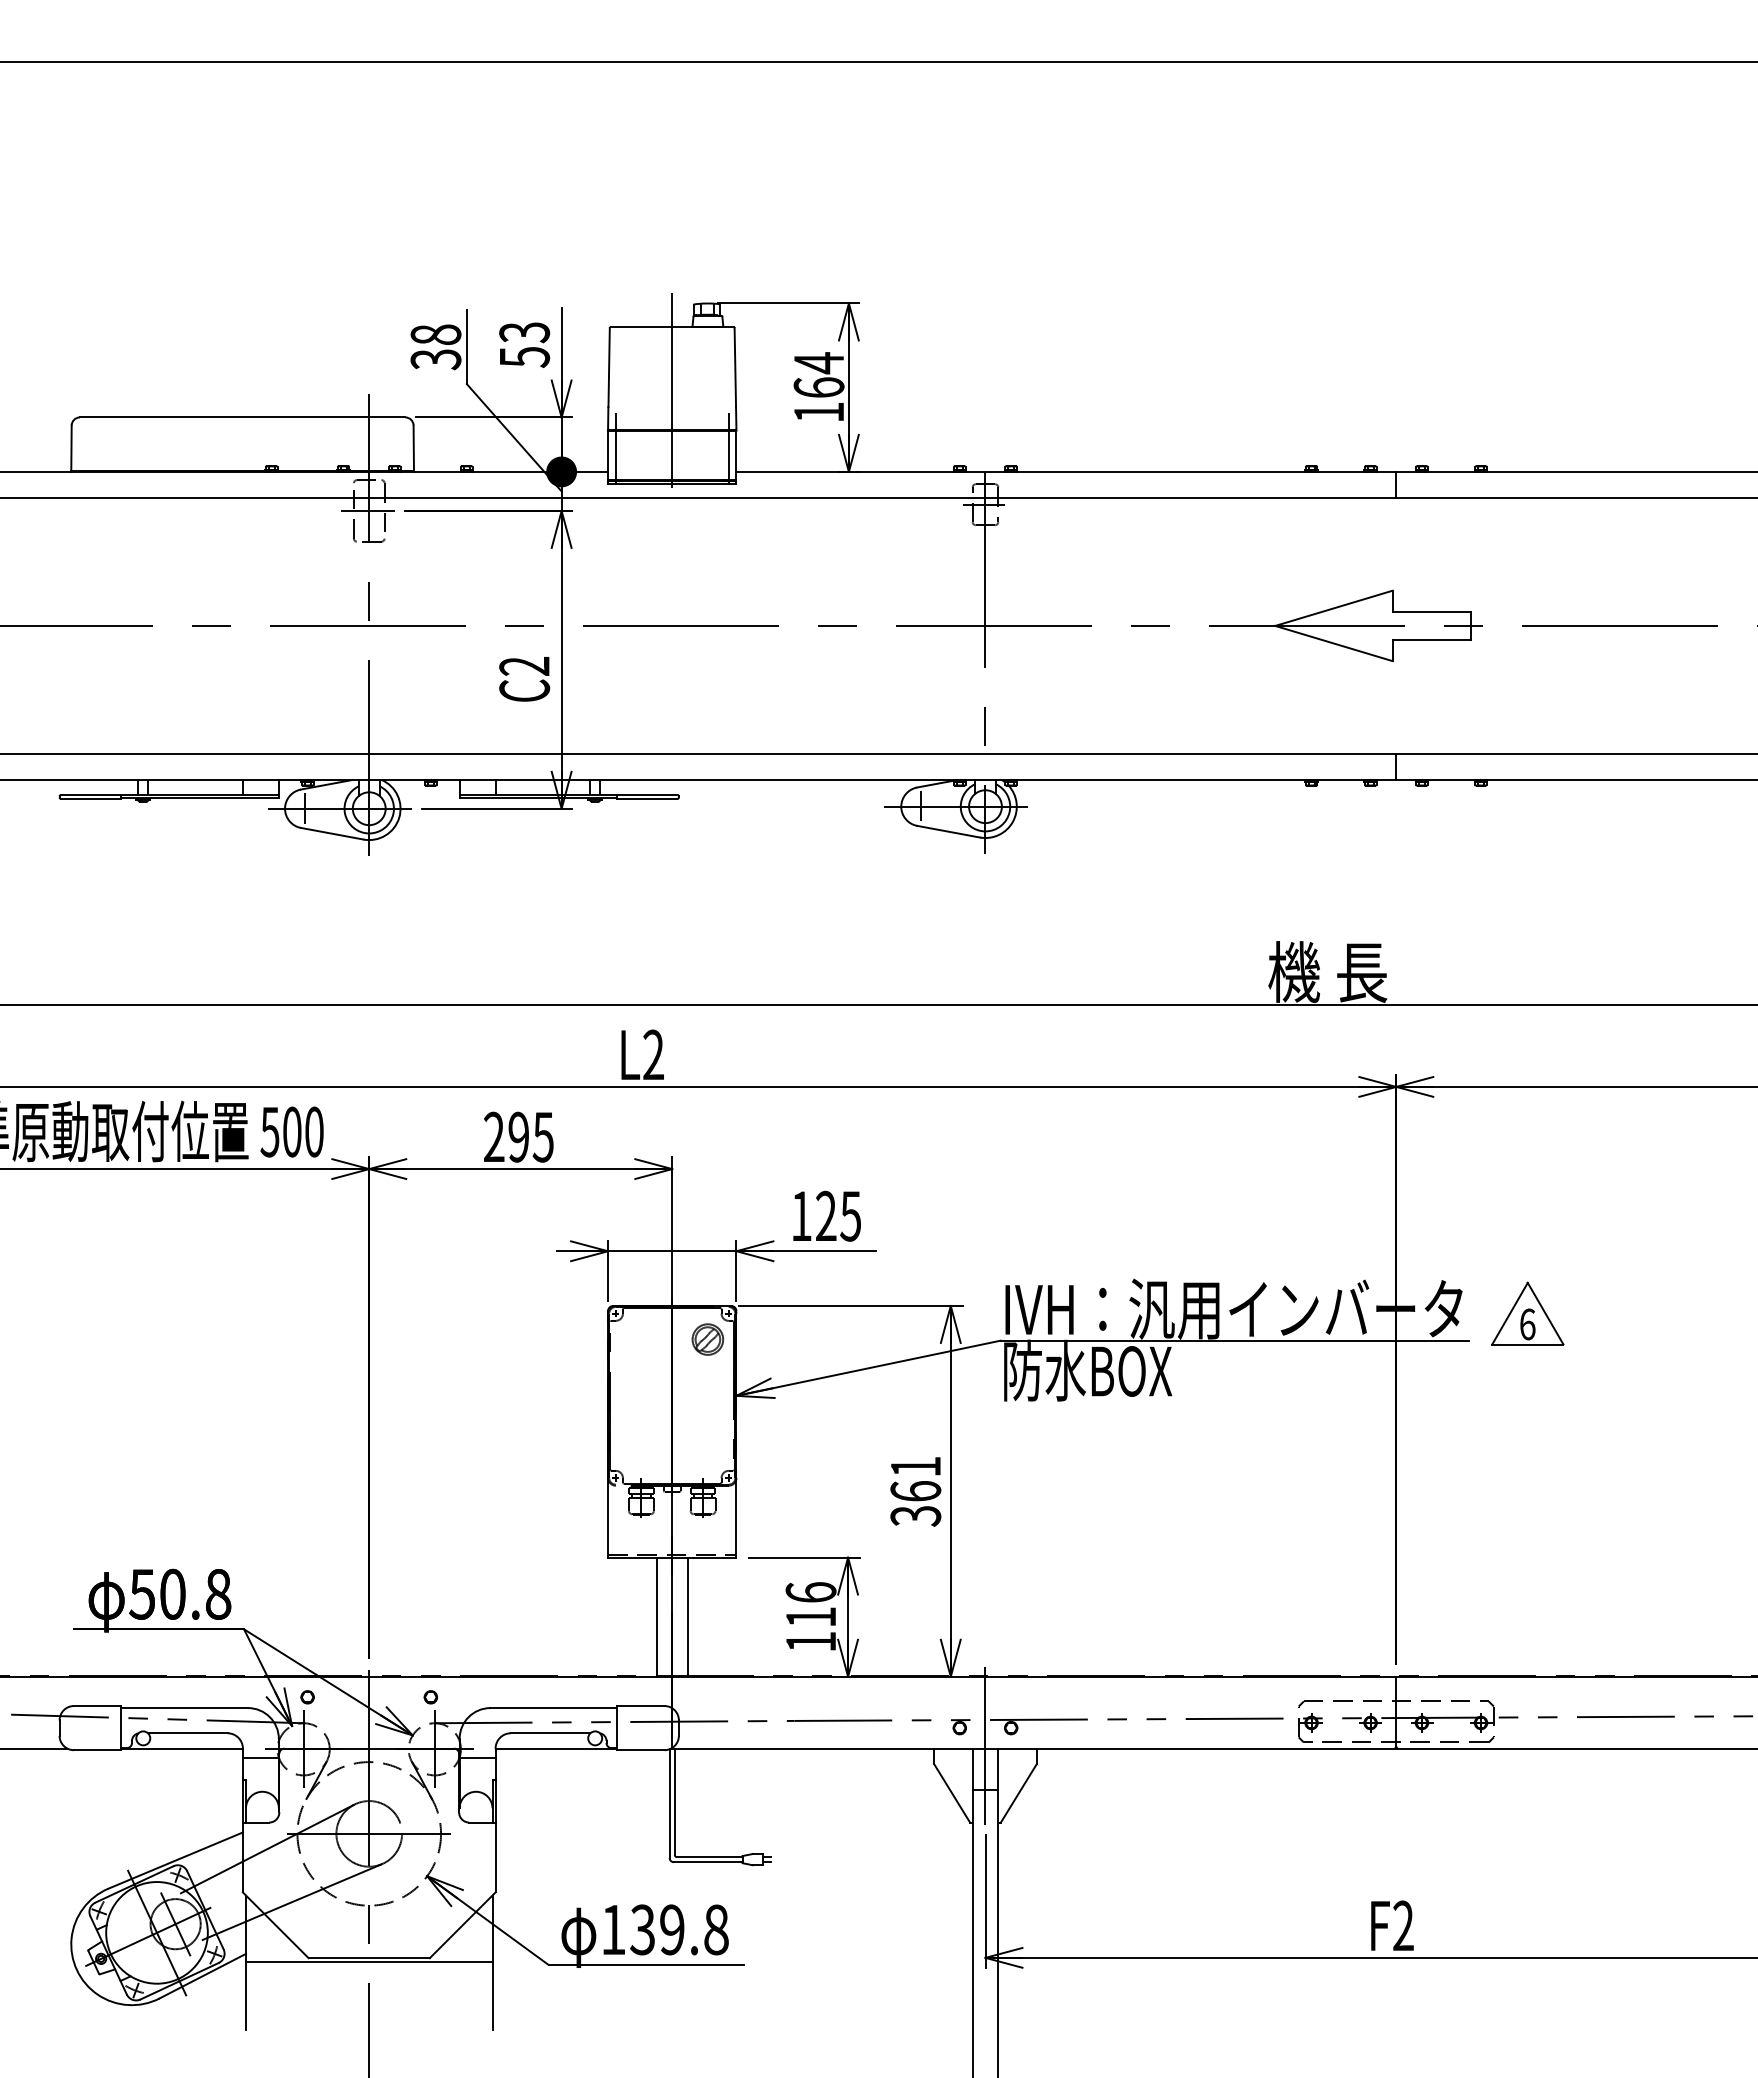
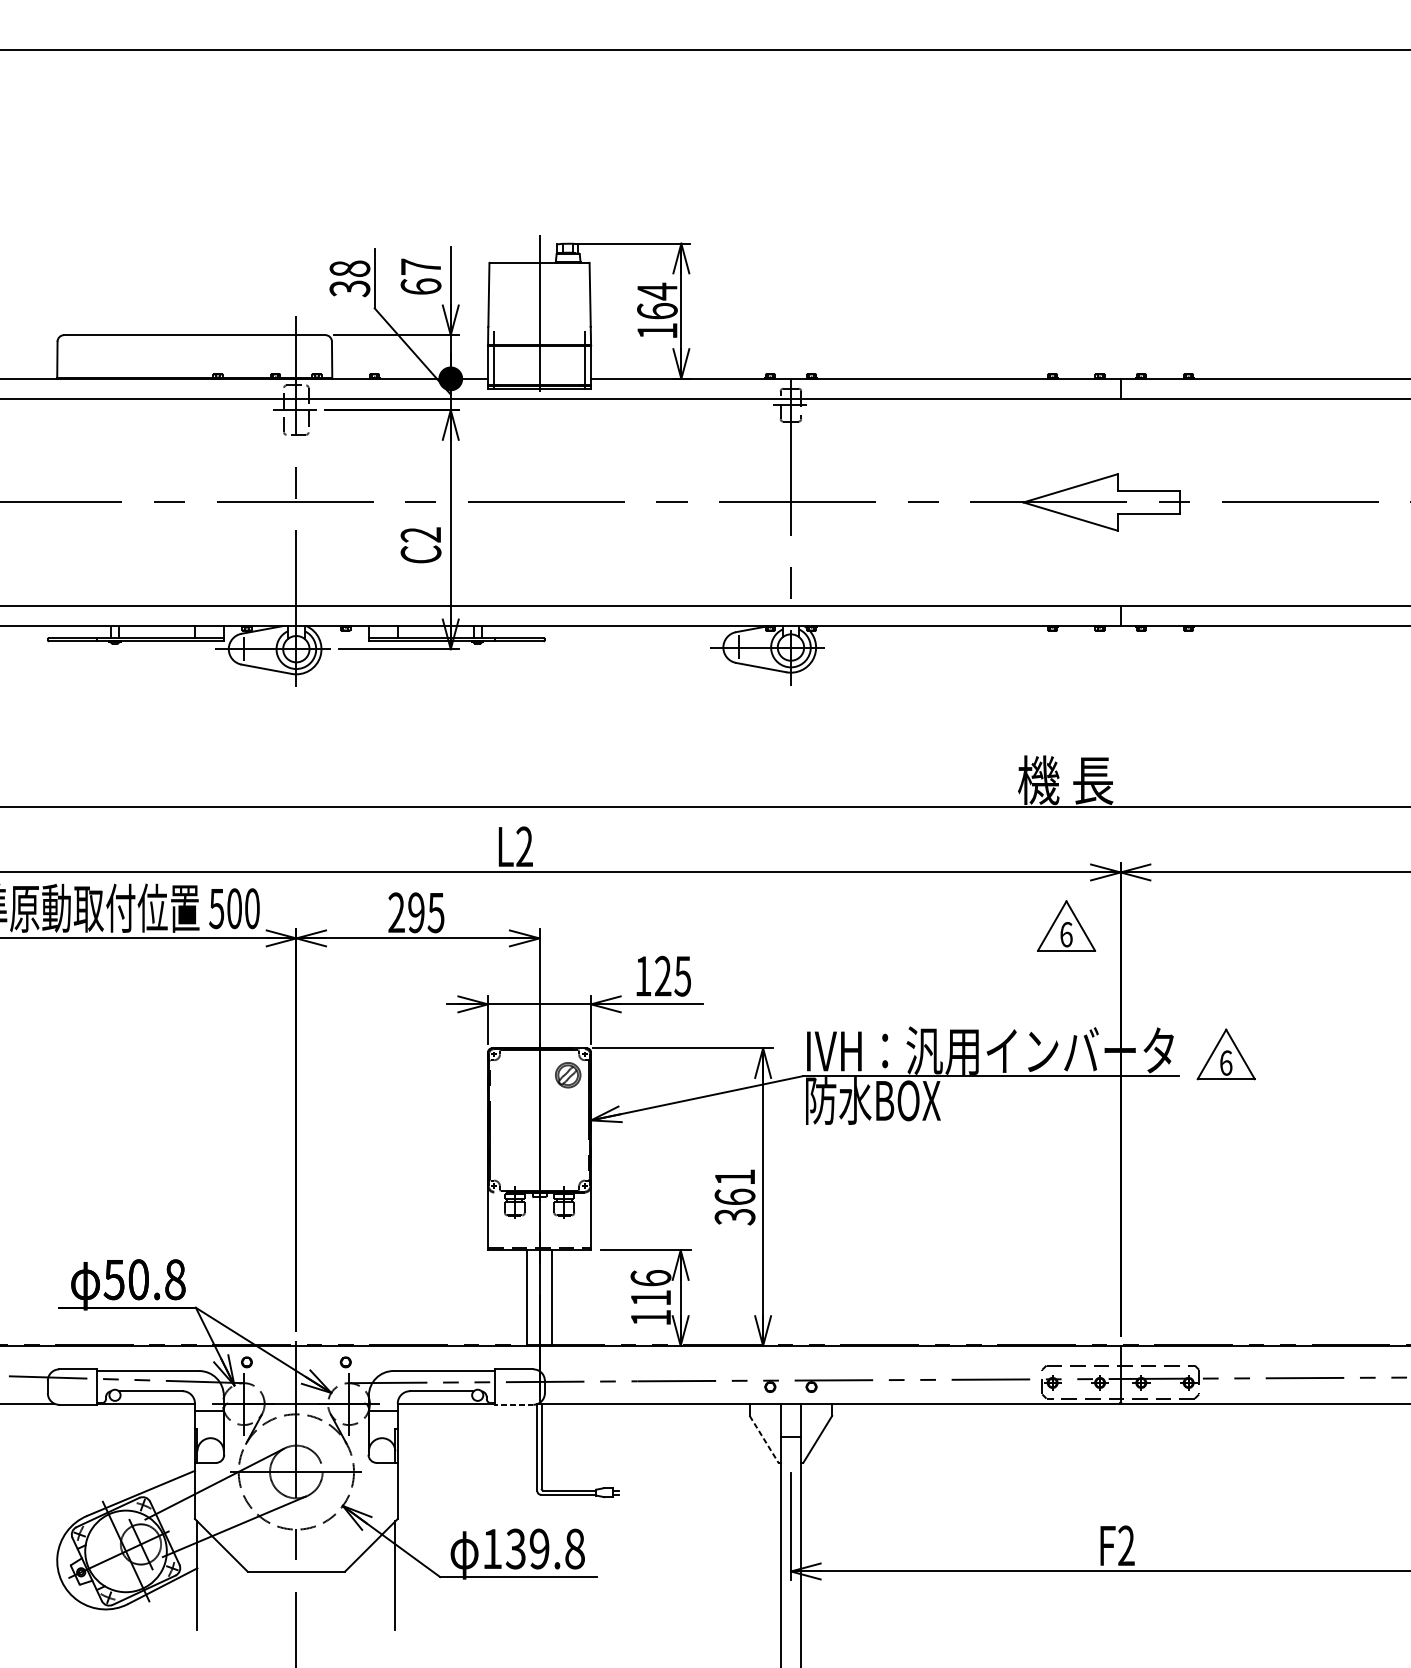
text: (524, 344) -> (420, 276), 53 -> 67
part: (1328, 1153) -> (1066, 925), added
line: (985, 1745) -> (790, 1401), removed
line: (640, 1750) -> (514, 1405), solid -> dashed
line: (952, 1793) -> (764, 1439), solid -> dashed
line: (369, 1962) -> (296, 1575), removed

